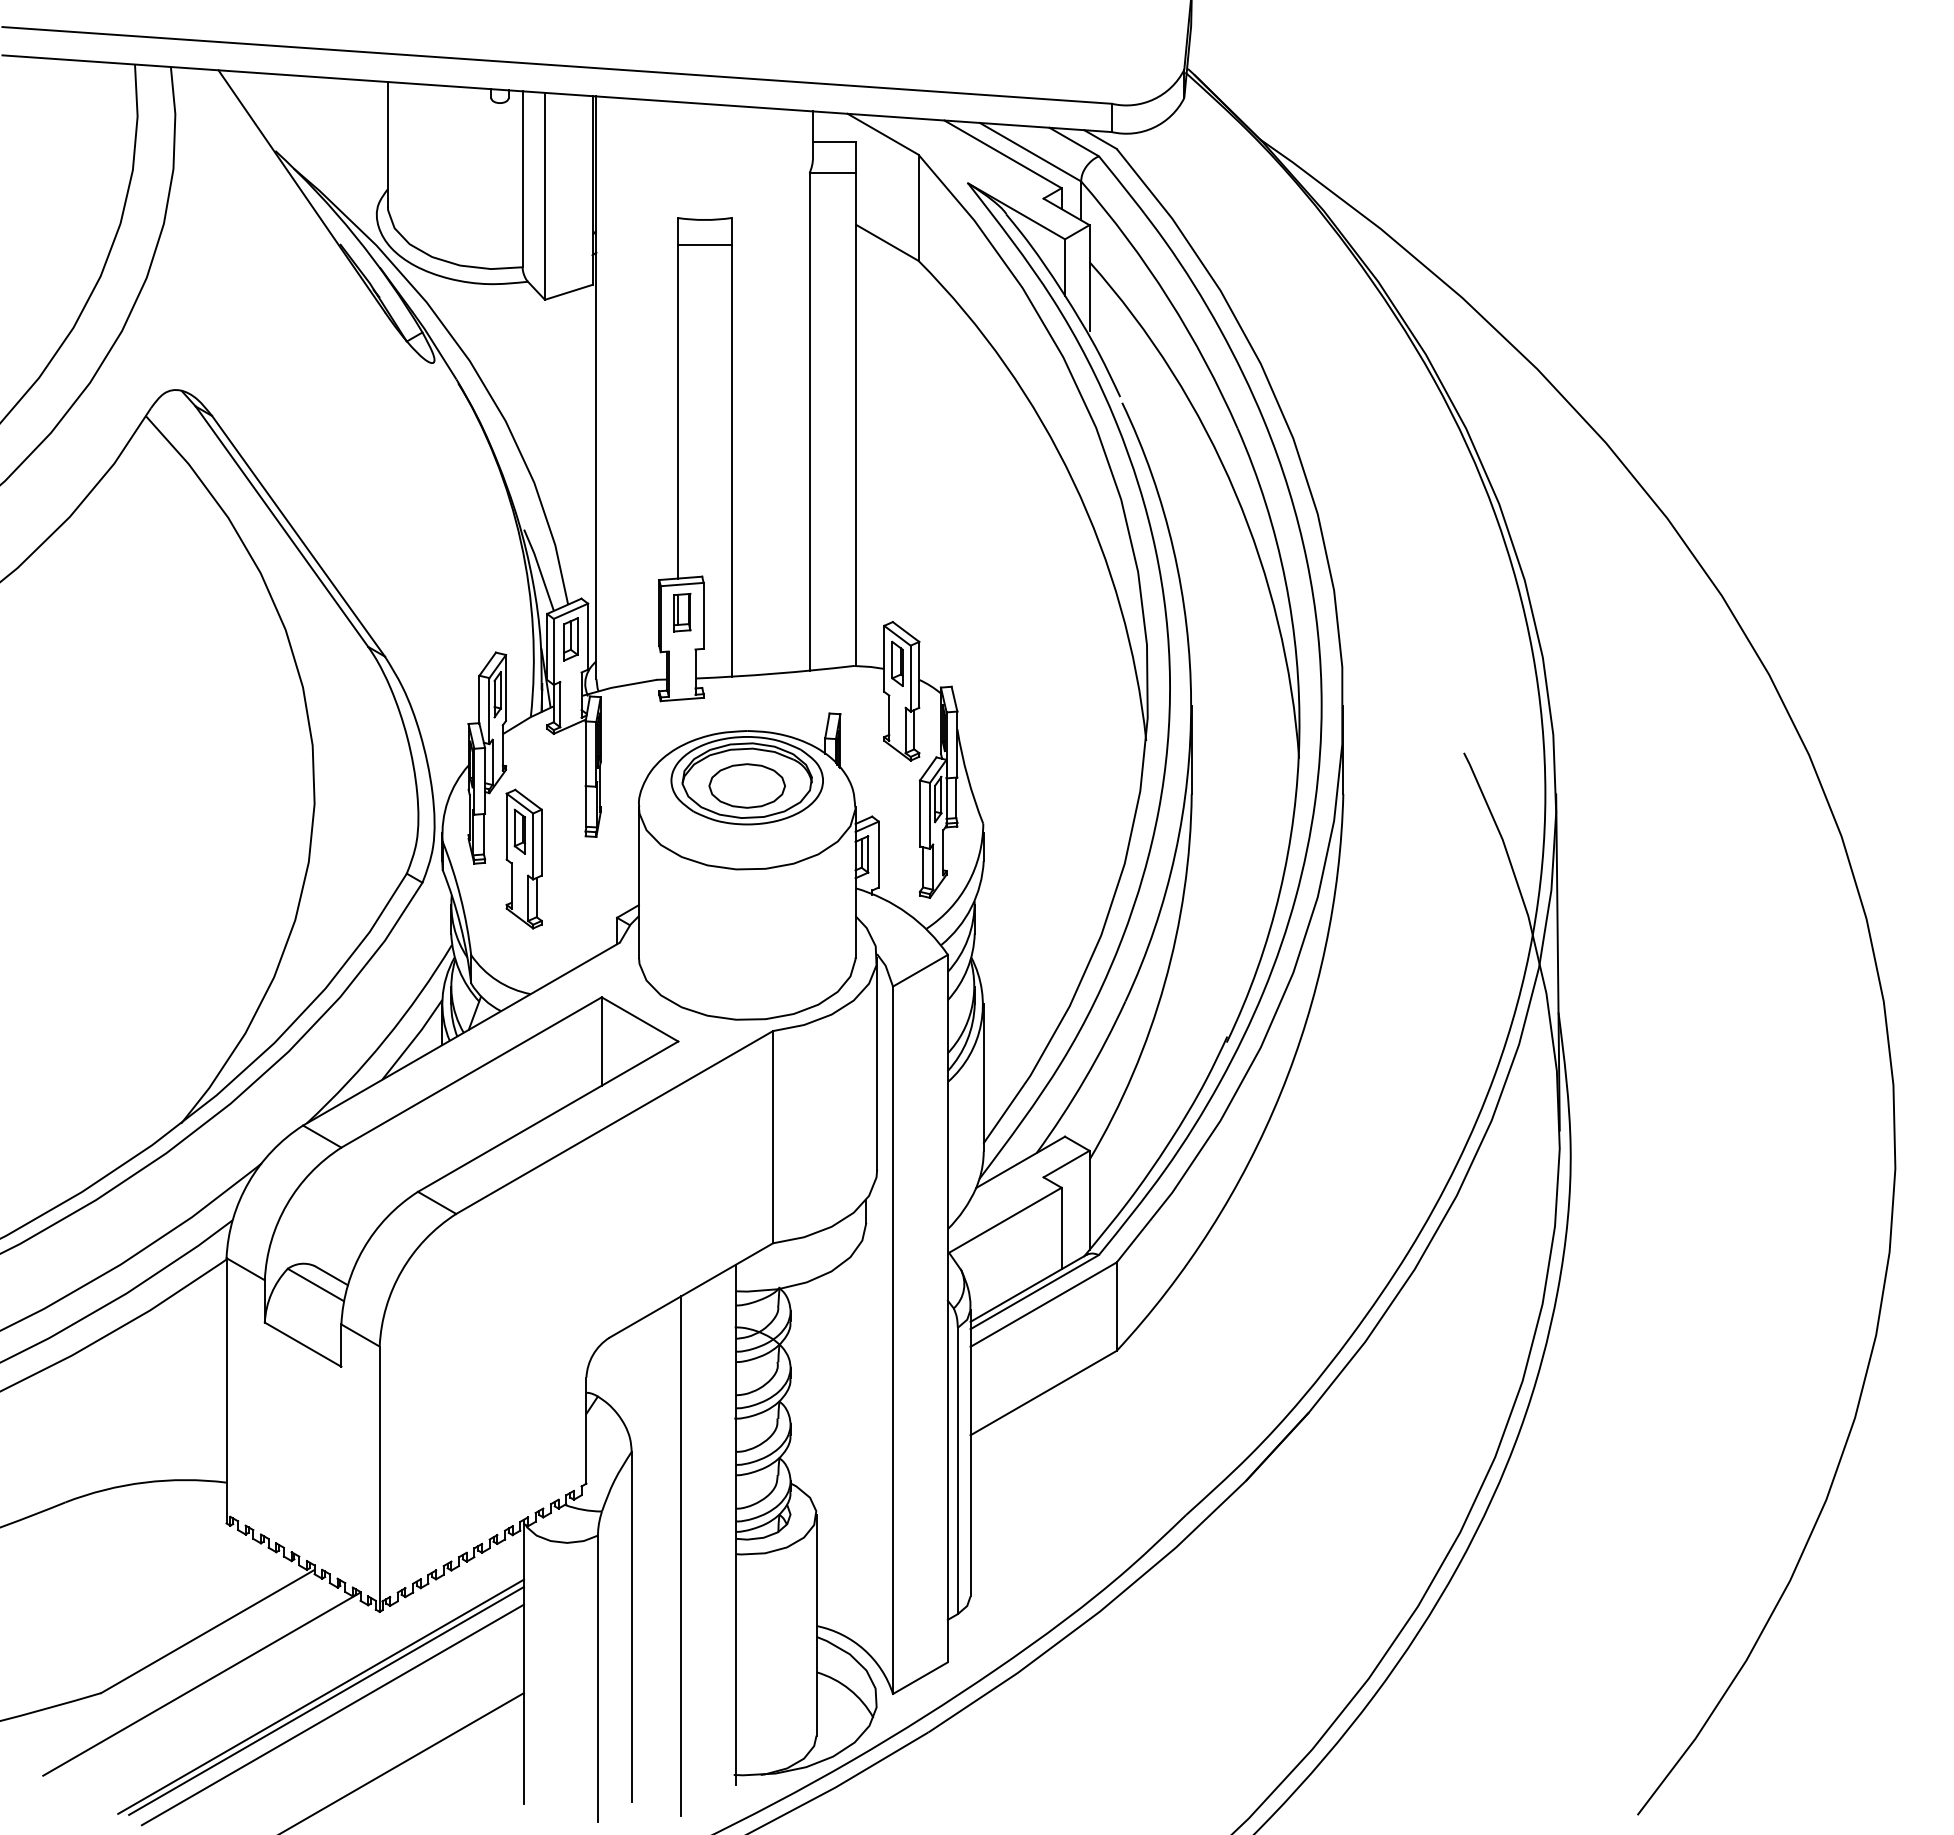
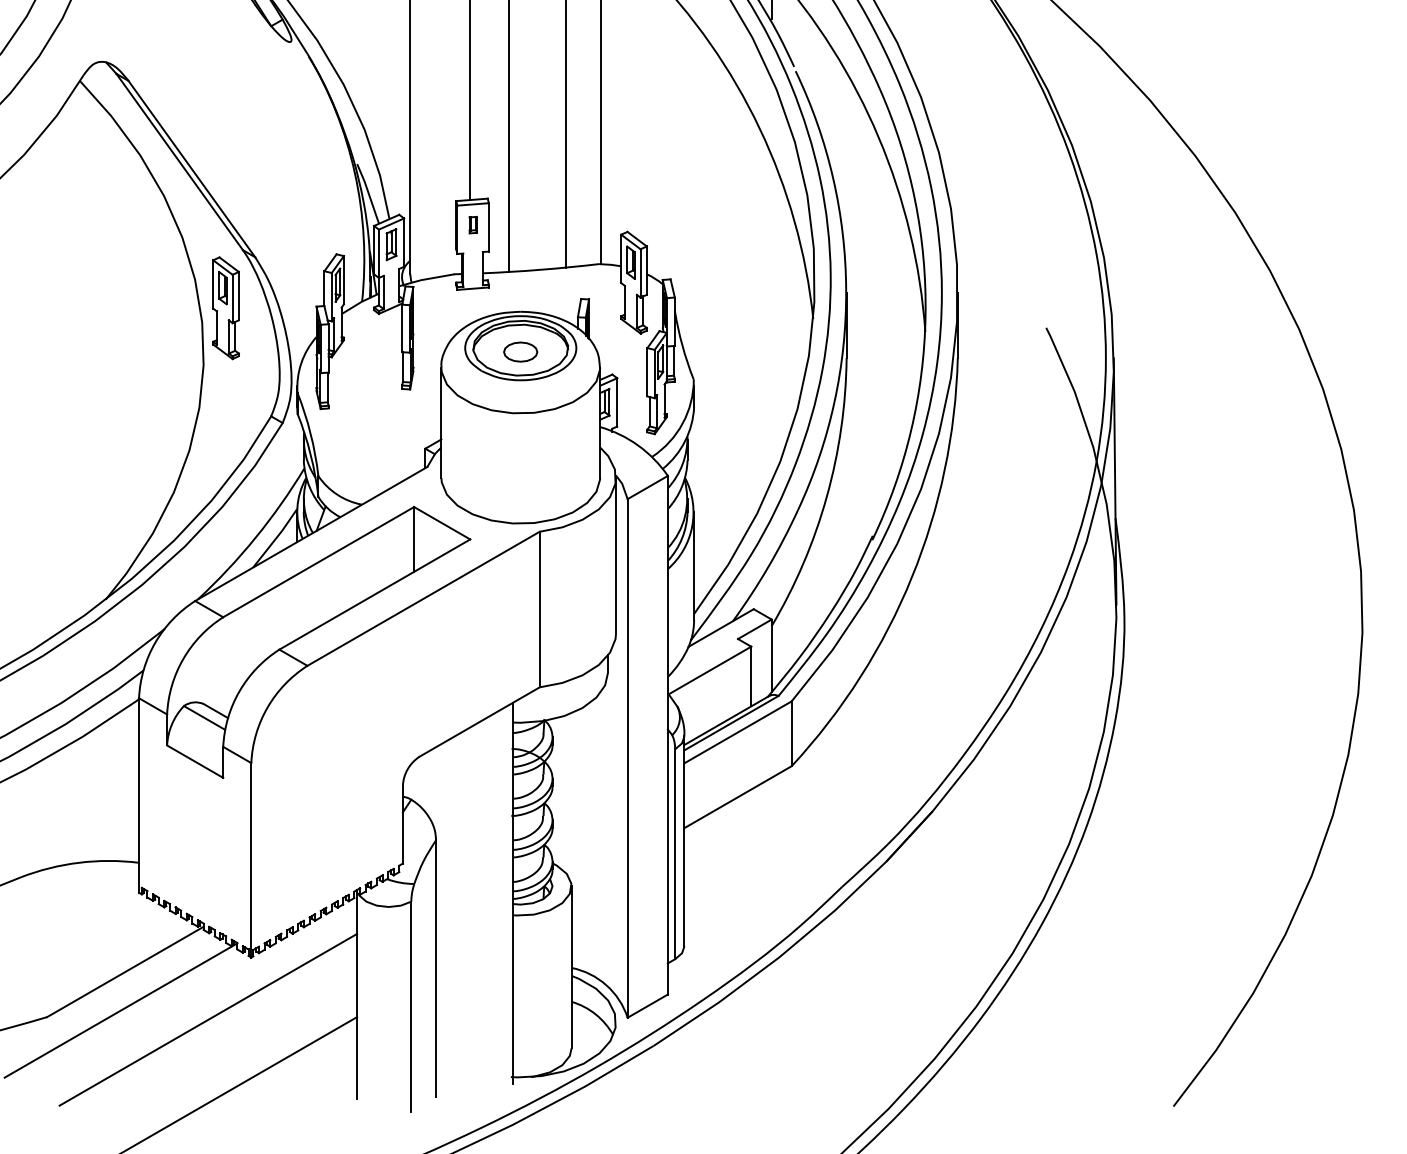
part: (682, 612) -> (473, 224), size x0.6
part: (746, 785) -> (520, 351), size x0.6
part: (523, 858) -> (225, 307), moved
line: (681, 1556) -> (472, 916), removed
line: (326, 1700) -> (212, 1022), removed
line: (332, 1714) -> (216, 1032), removed

